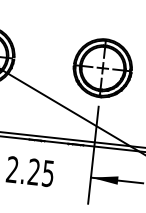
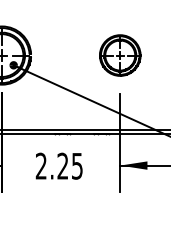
part: (103, 68) -> (120, 55), size x0.7

